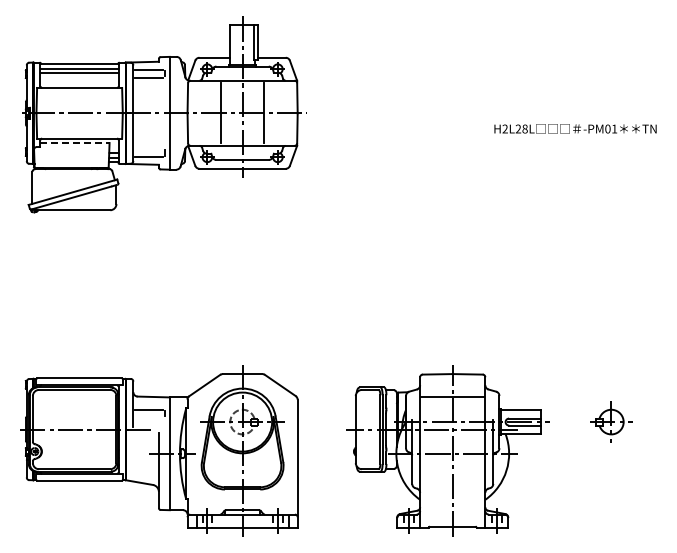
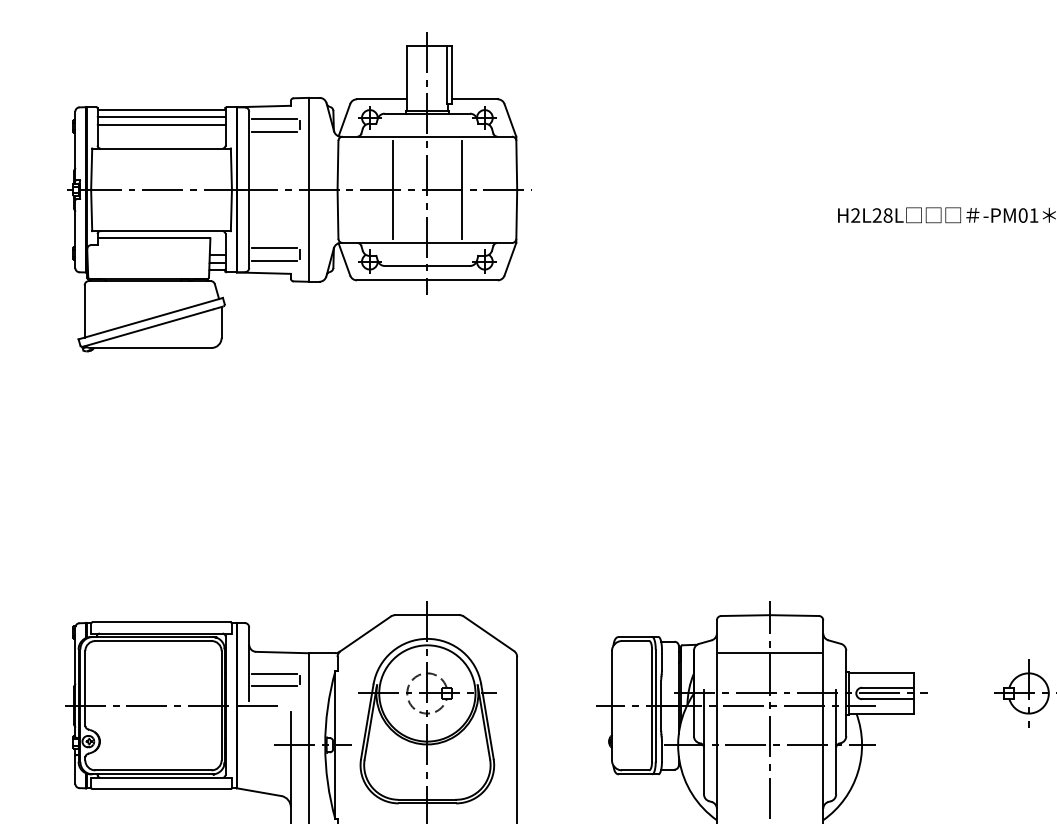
line: (74, 143) -> (153, 239), dashed -> solid
line: (148, 149) -> (273, 248), added
line: (148, 417) -> (273, 685), added

